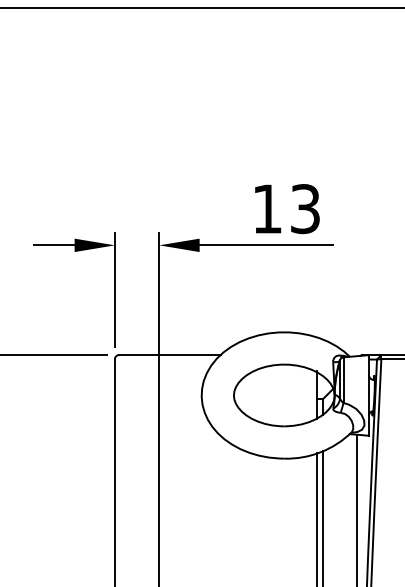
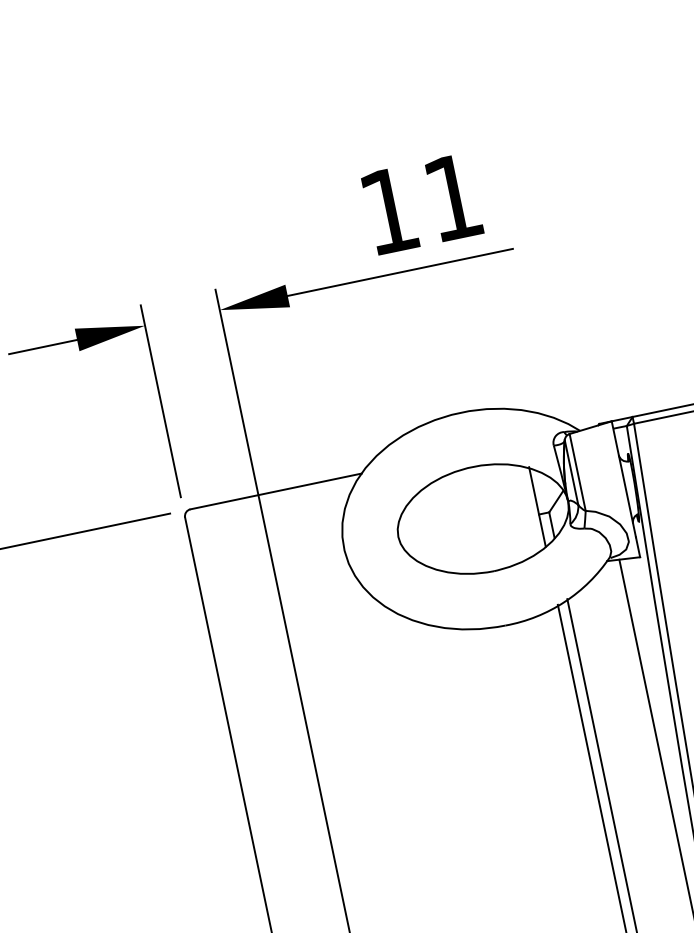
text: (305, 209) -> (453, 198), 13 -> 11

